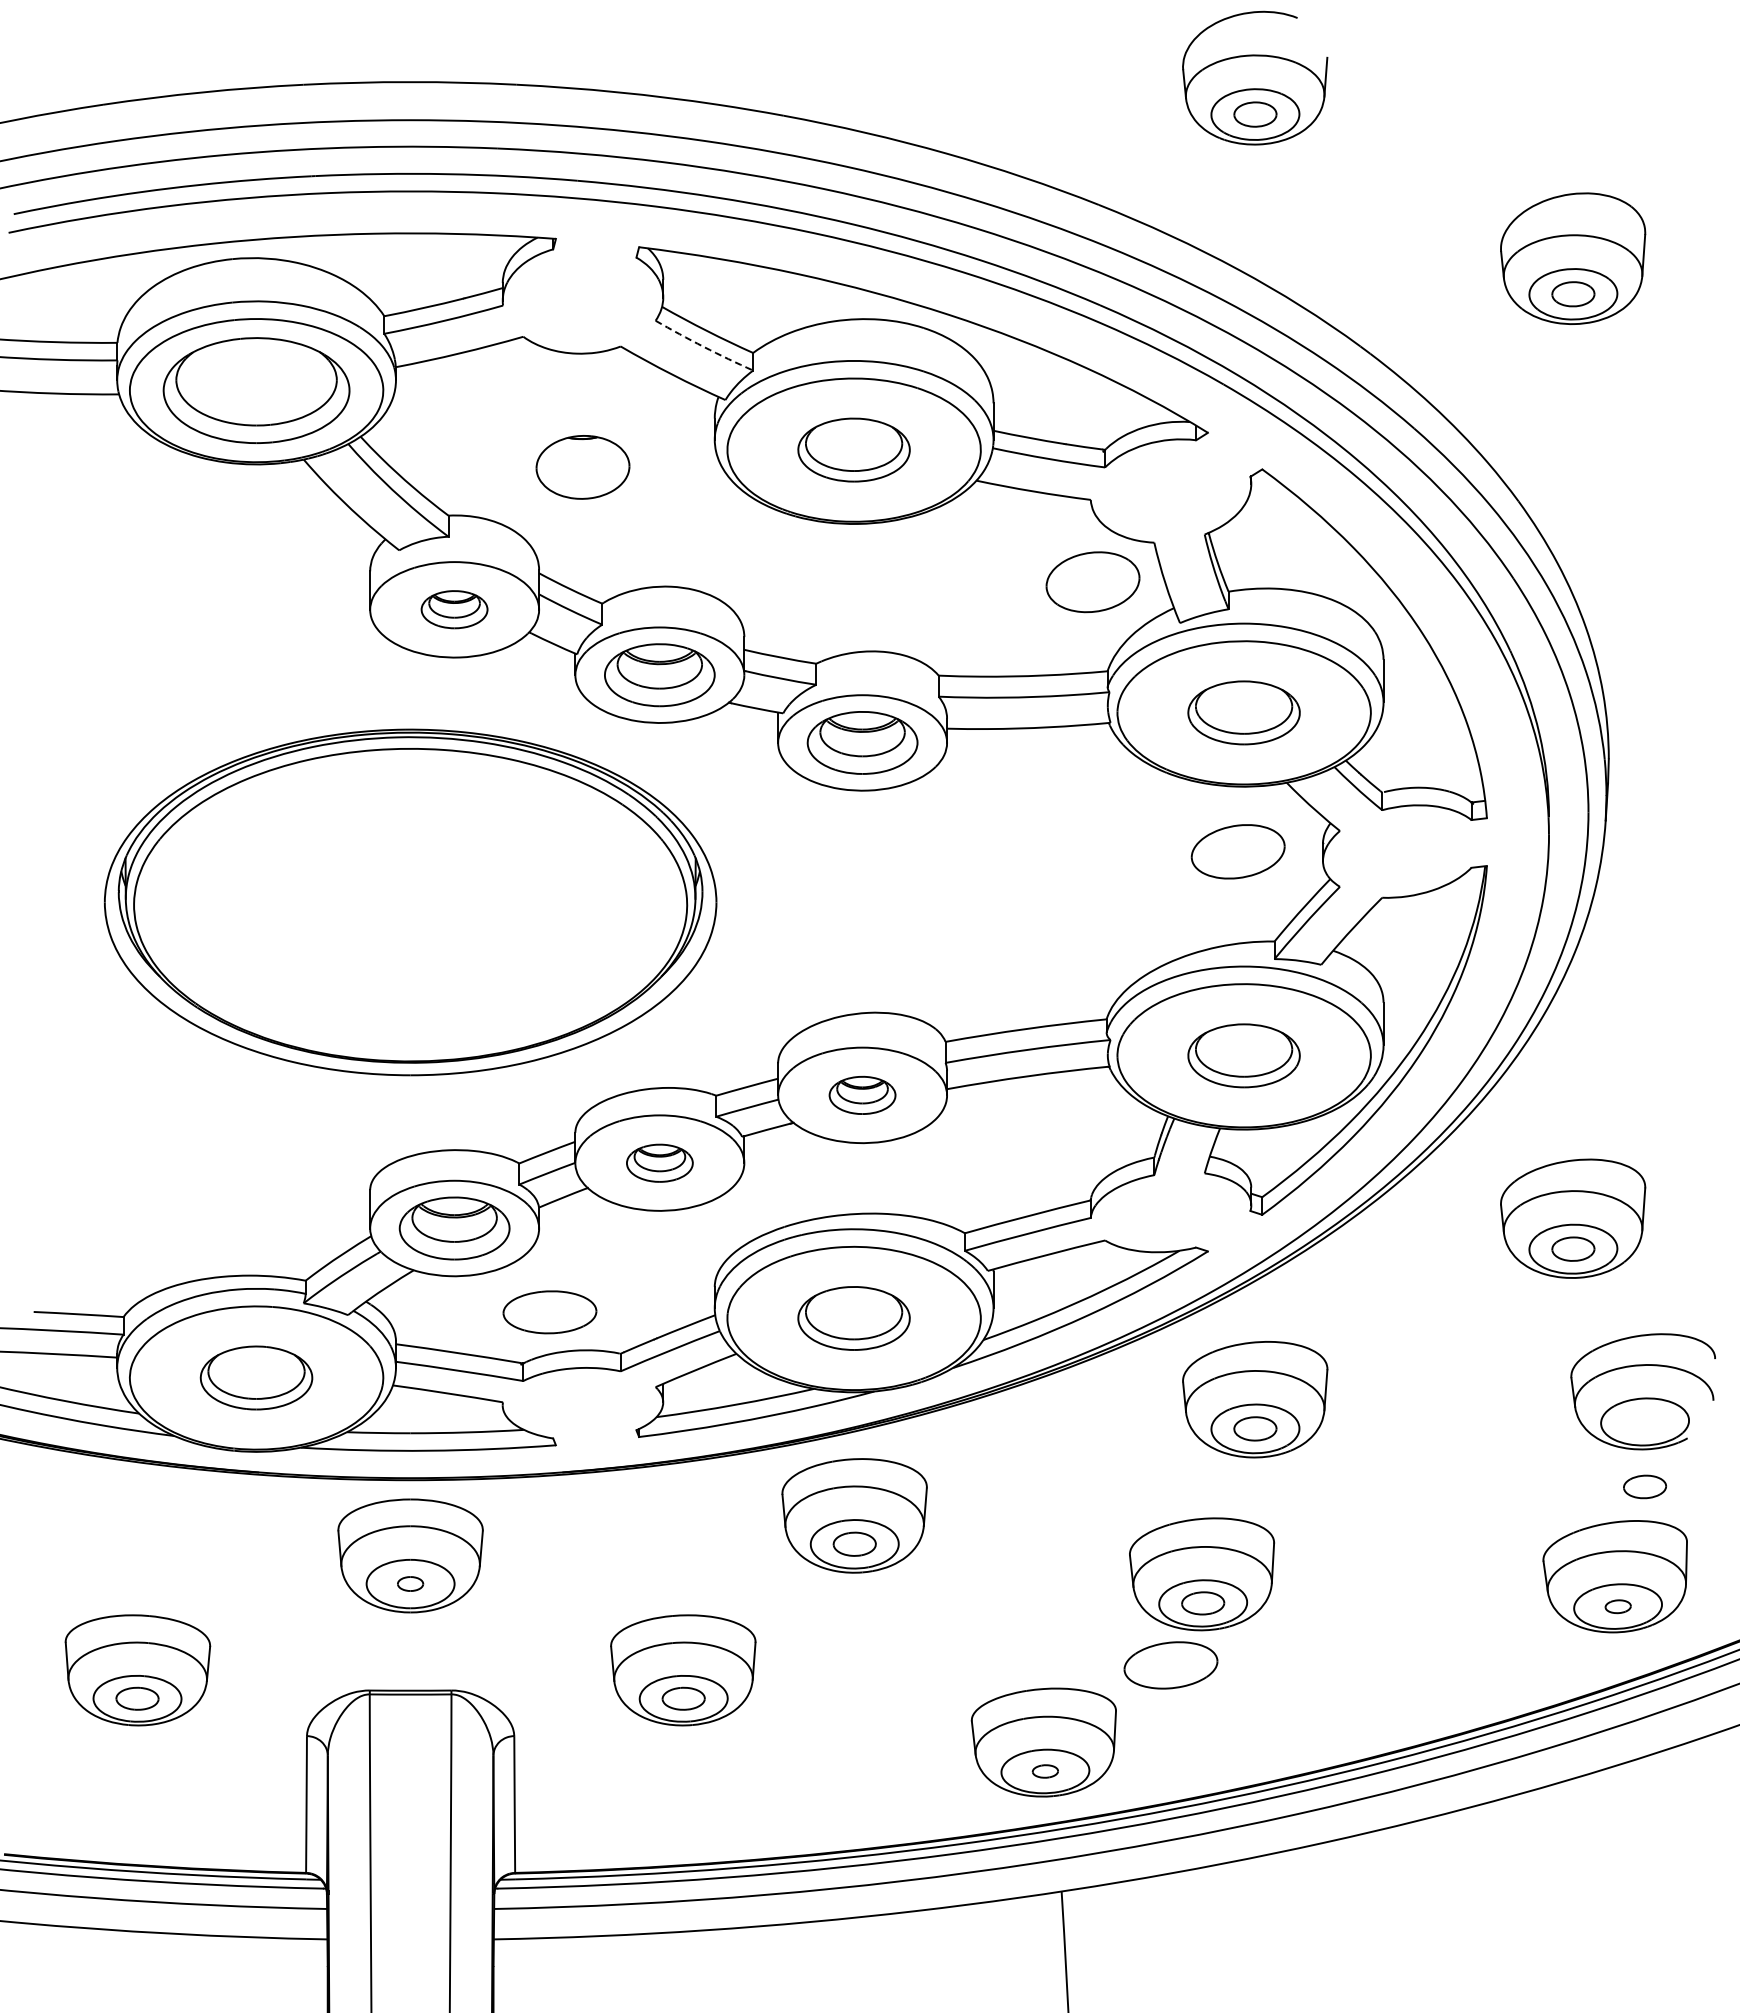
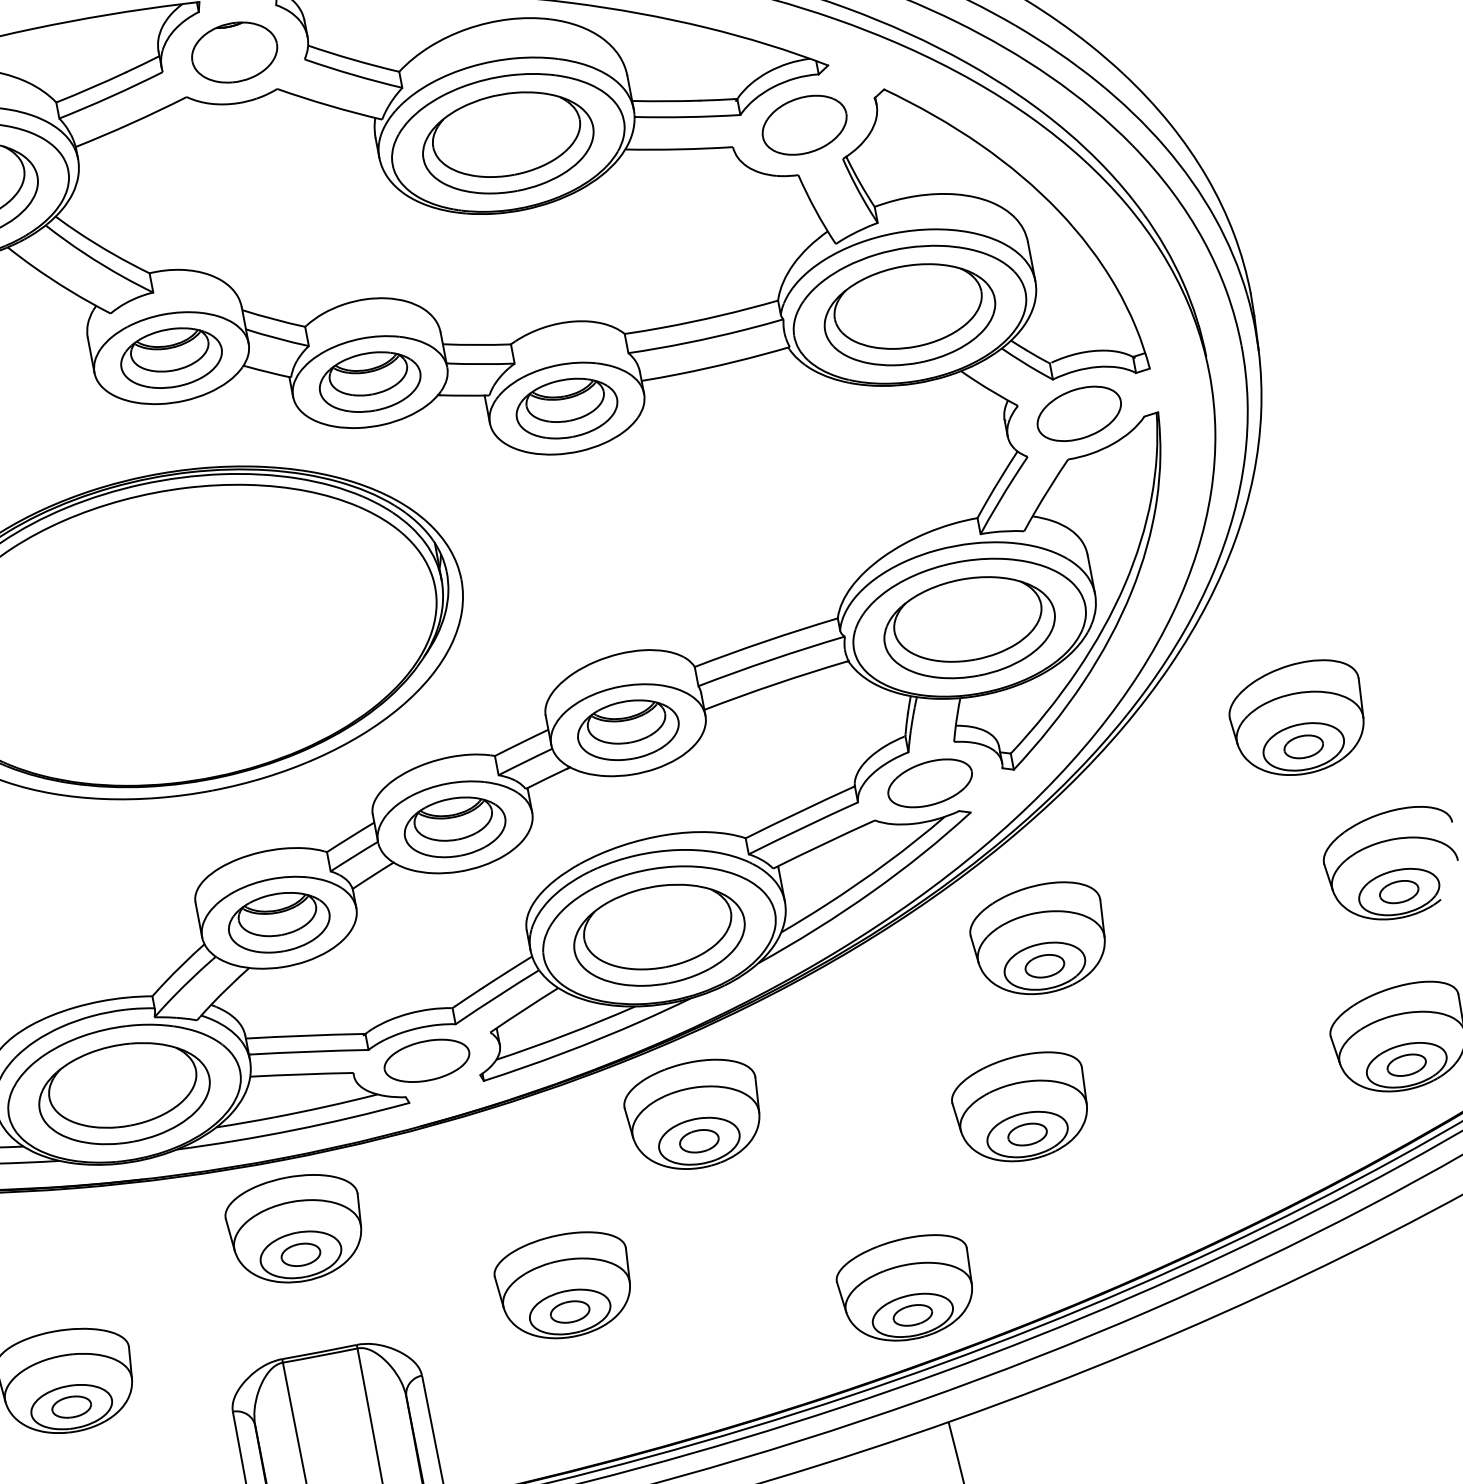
arc: (703, 346) -> (352, 74), dashed -> solid
part: (853, 449) -> (507, 142), size x1.67
part: (582, 467) -> (234, 52), moved
part: (1092, 582) -> (804, 125), moved
part: (454, 609) -> (171, 357), size x1.67
part: (1243, 712) -> (909, 314), size x1.67
part: (1237, 851) -> (1078, 413), moved
part: (1243, 1055) -> (969, 627), size x1.67
part: (862, 1095) -> (628, 730), size x1.67
part: (659, 1163) -> (454, 827), size x1.67
part: (549, 1312) -> (426, 1061), moved
part: (853, 1318) -> (658, 935), size x1.67
part: (256, 1377) -> (124, 1093), size x1.67
part: (1645, 1486) -> (1399, 891), moved
part: (410, 1583) -> (300, 1254), size x1.67
part: (1618, 1606) -> (1407, 1065), size x1.67
part: (1170, 1665) -> (929, 783), moved
part: (1045, 1771) -> (912, 1315), size x1.67

